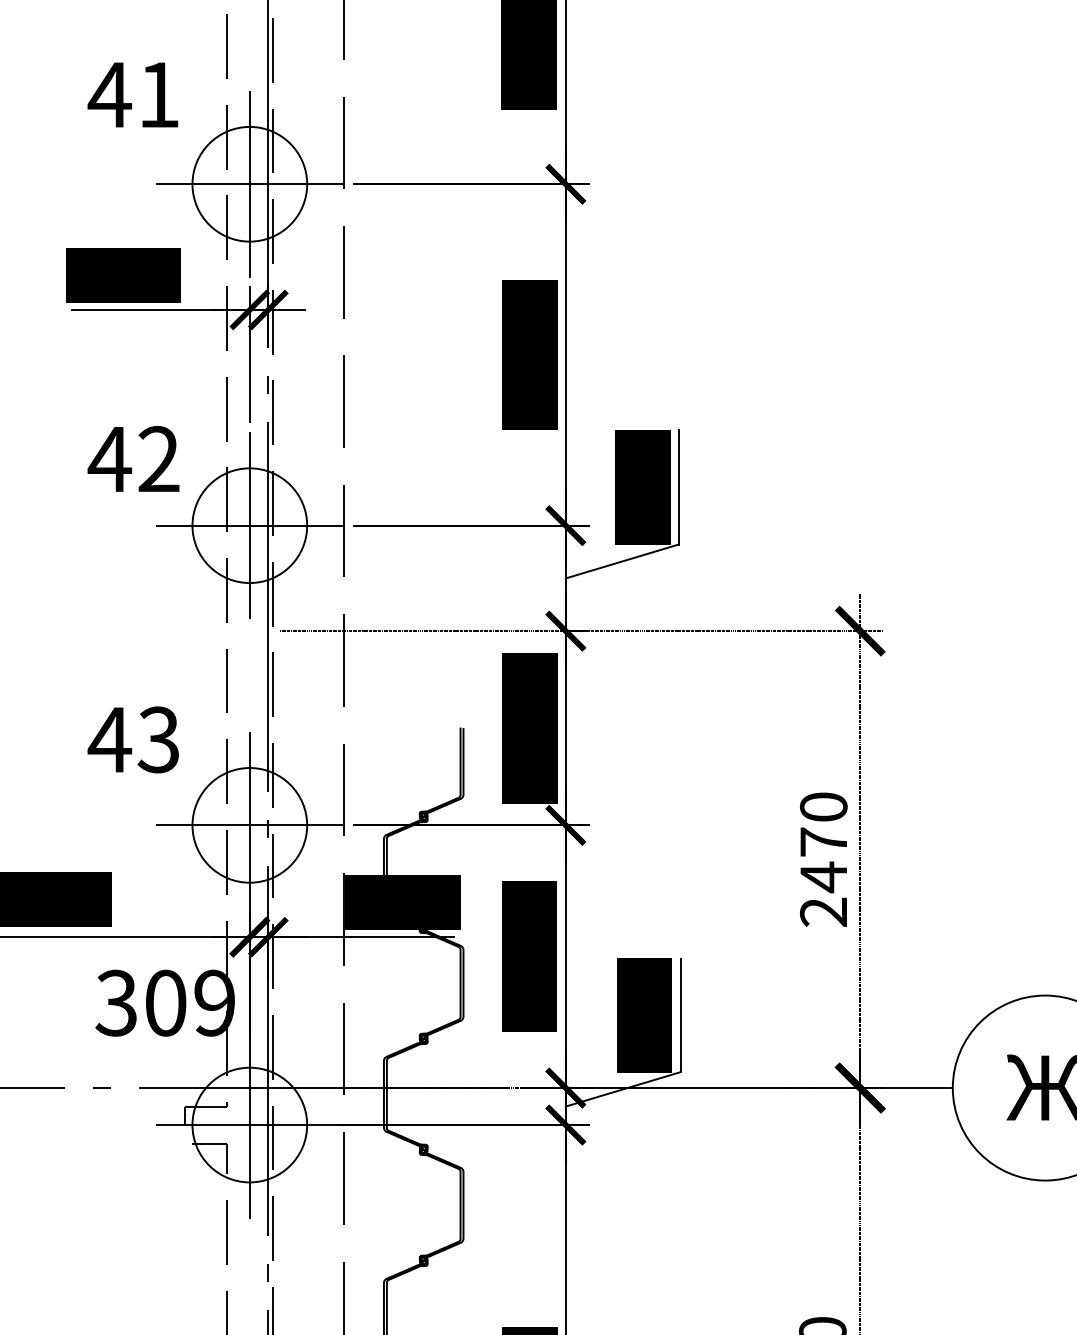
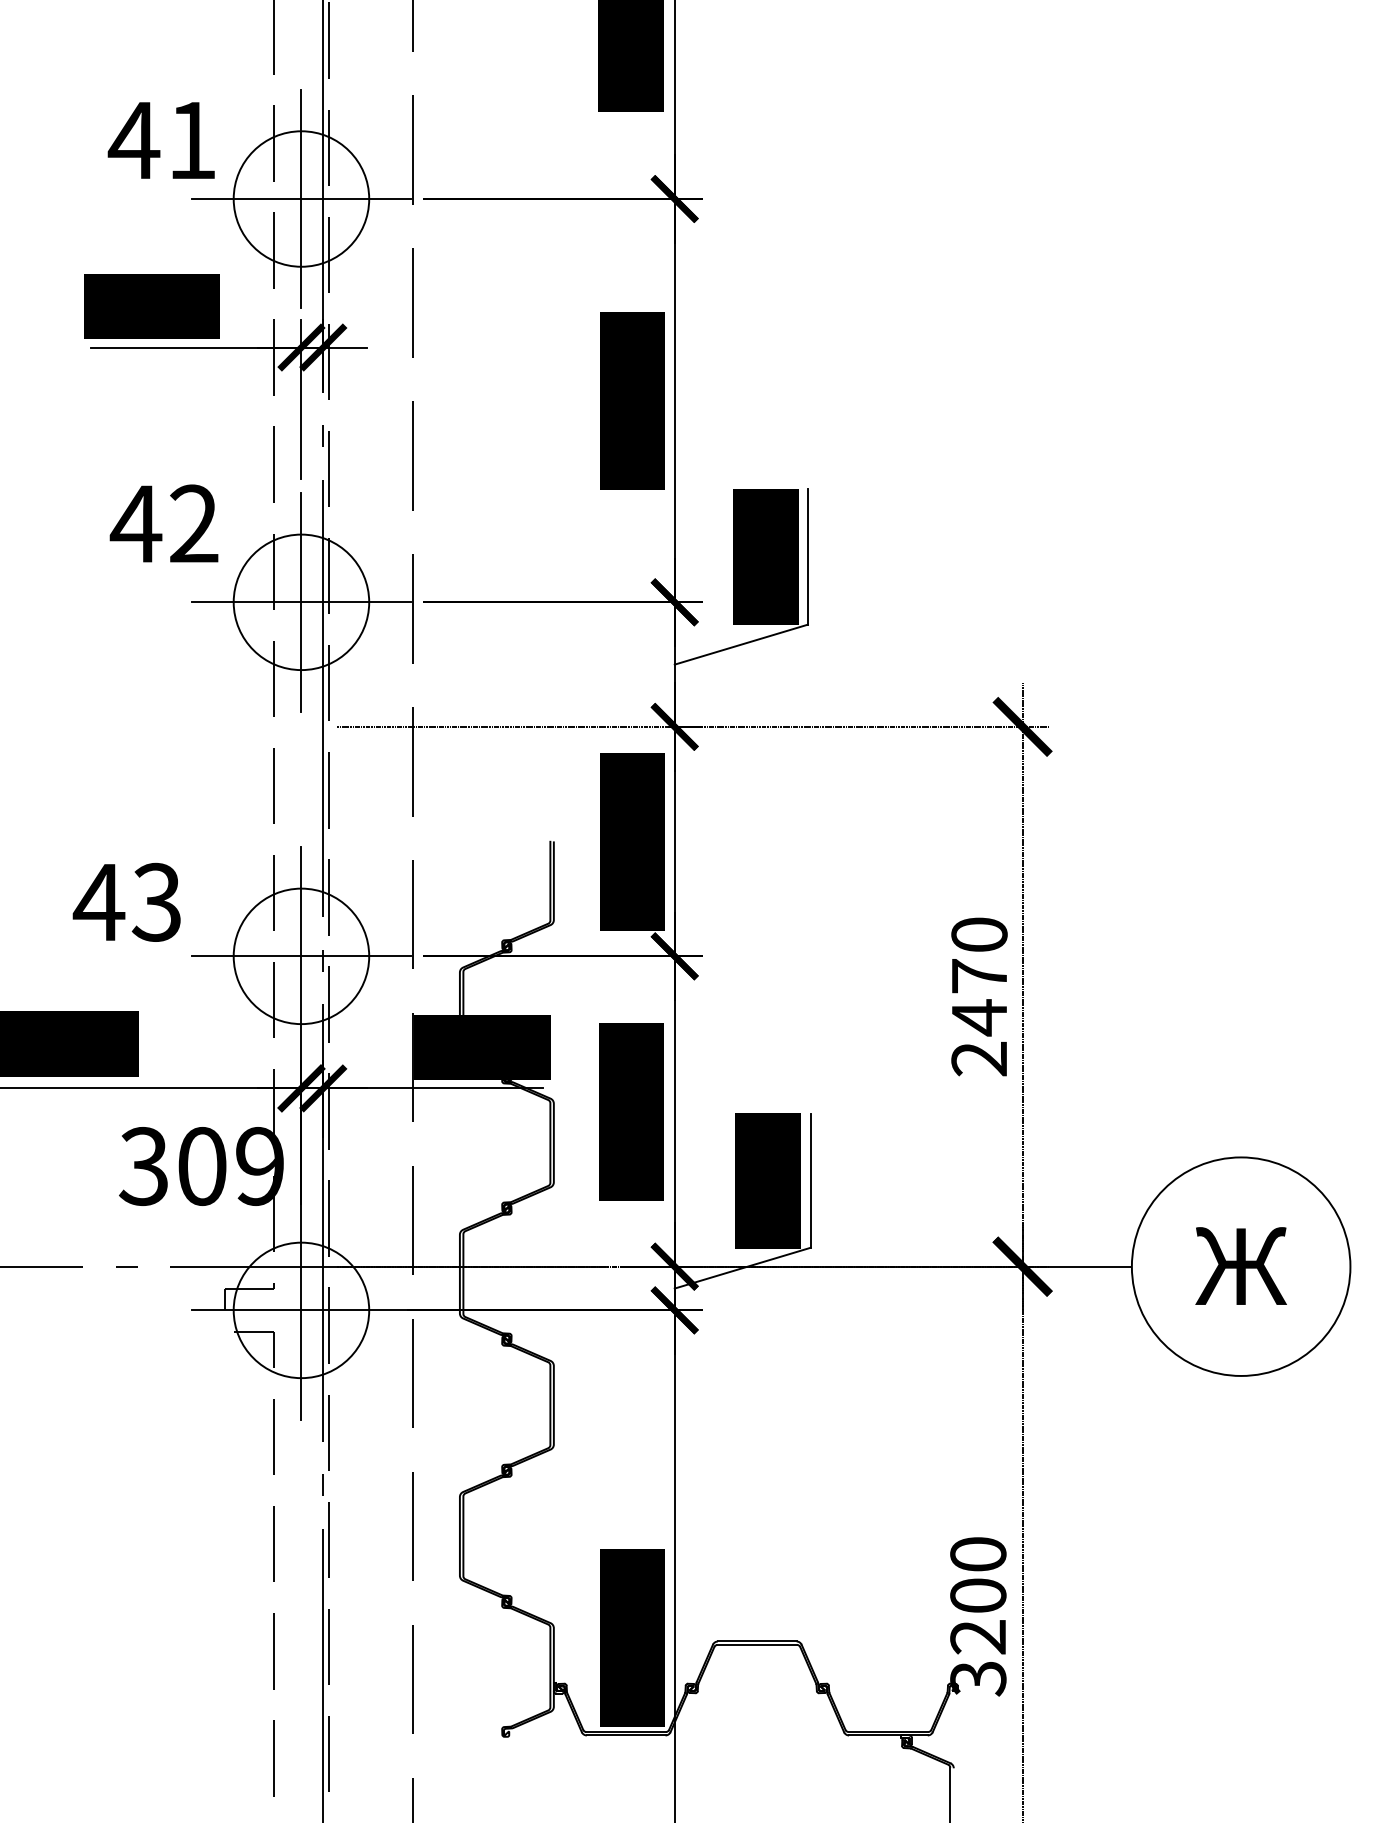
text: (132, 94) -> (160, 140), moved
text: (133, 739) -> (126, 901), moved

